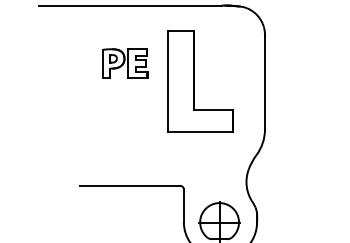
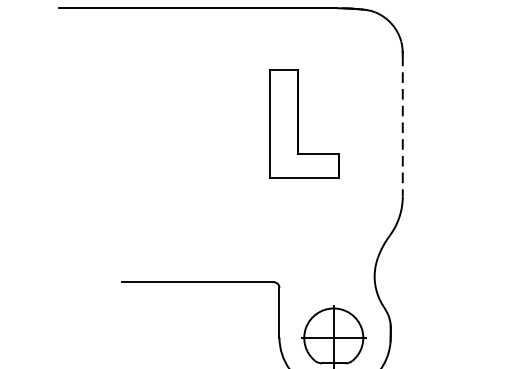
part: (125, 63) -> (190, 96), removed
part: (200, 81) -> (304, 123), size x0.7
line: (265, 83) -> (403, 126), solid -> dashed

